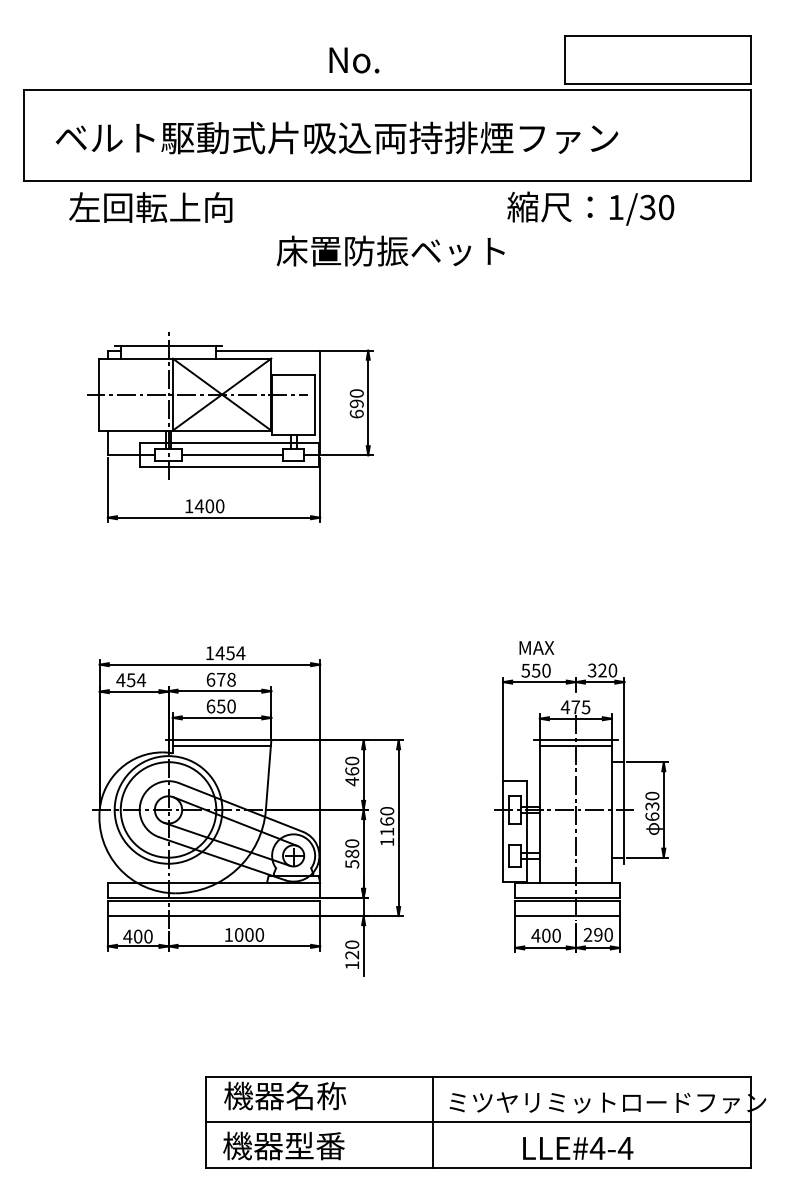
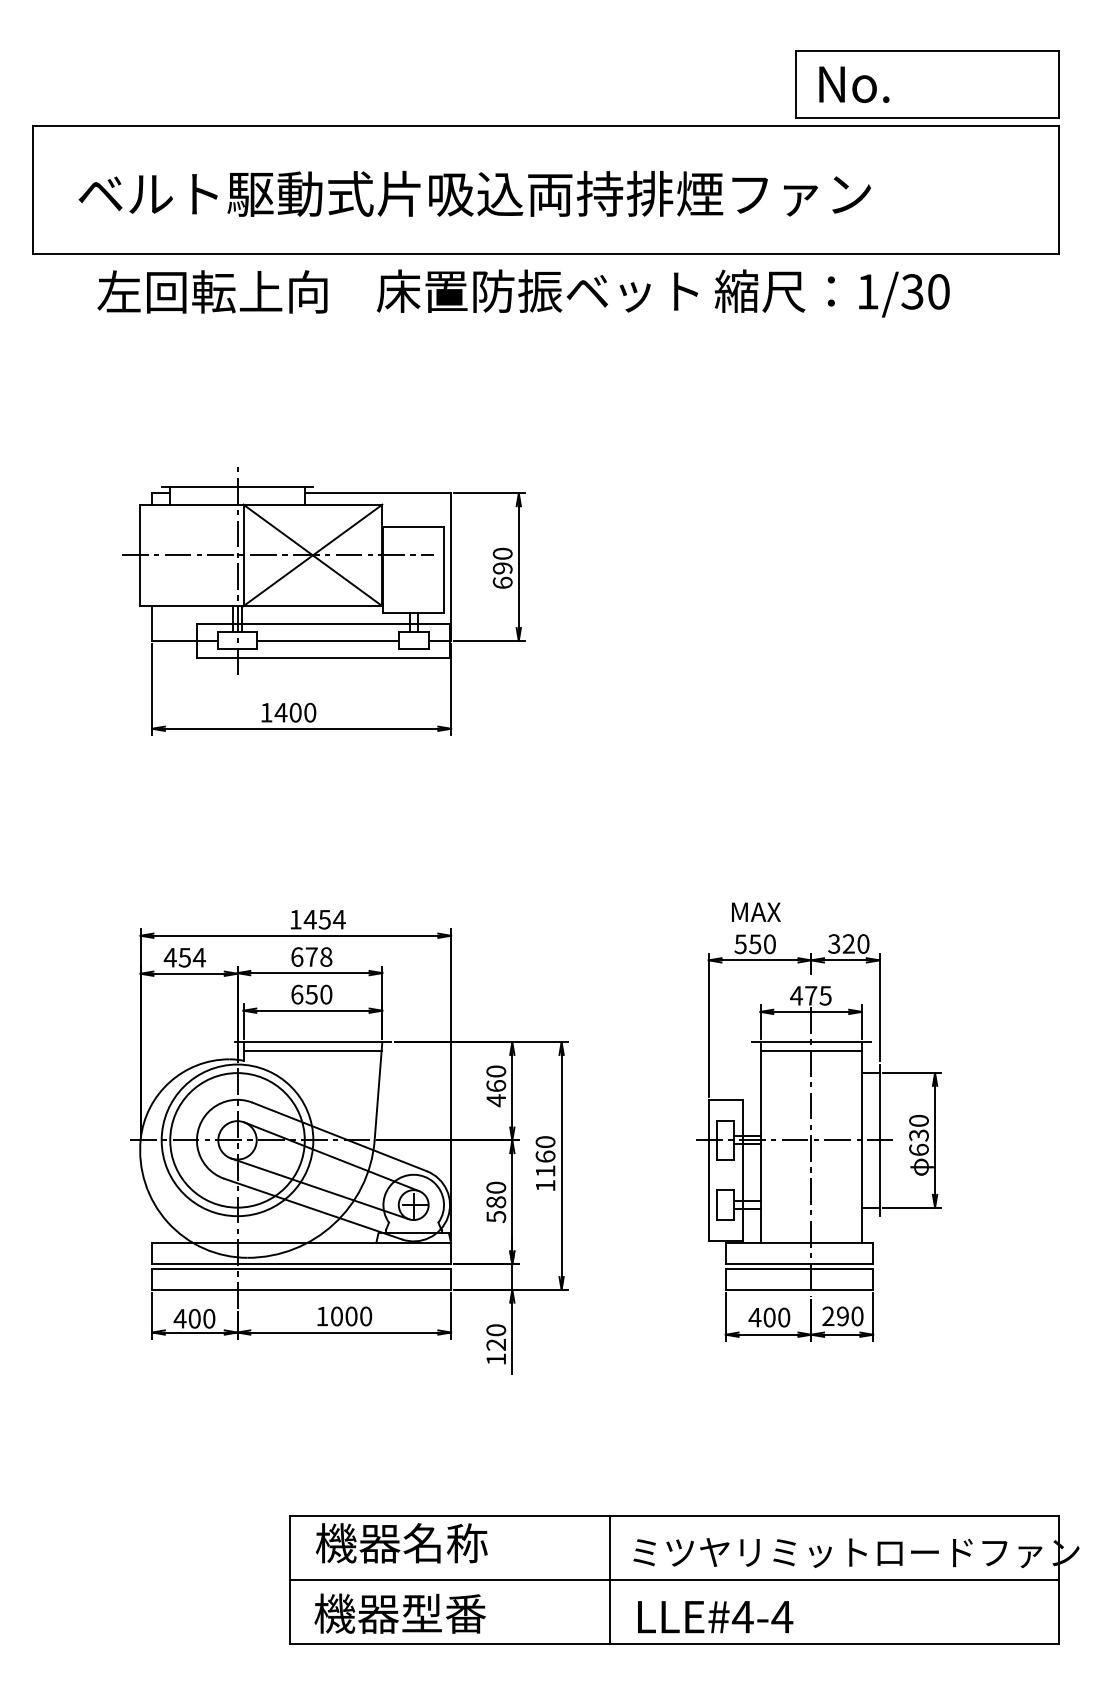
text: (354, 60) -> (854, 84), moved
text: (390, 250) -> (537, 290), moved
text: (578, 1148) -> (715, 1617), moved

